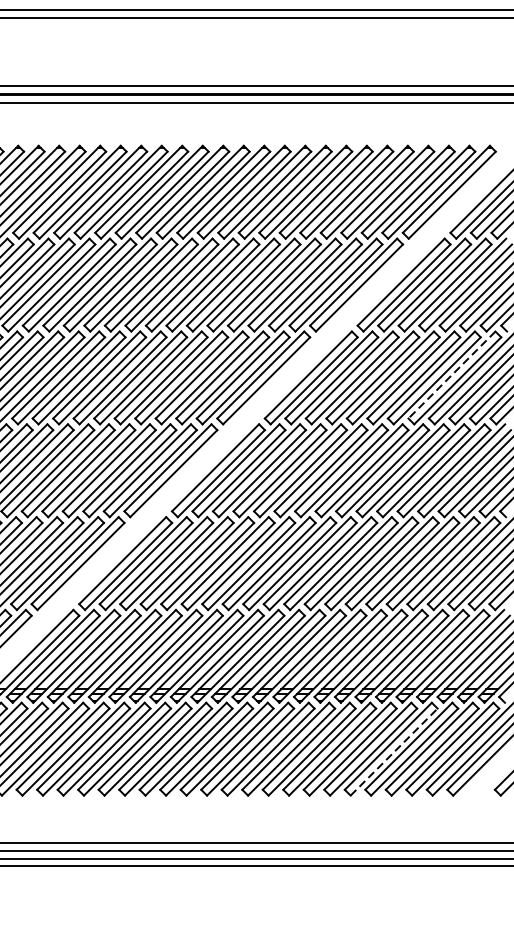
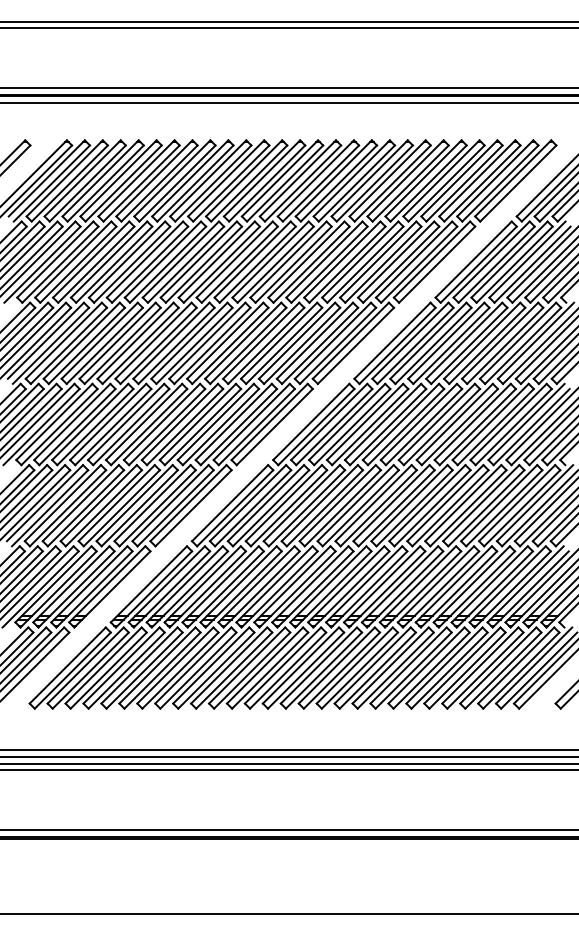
line: (452, 374) -> (518, 340), dashed -> solid
line: (394, 751) -> (467, 670), dashed -> solid

